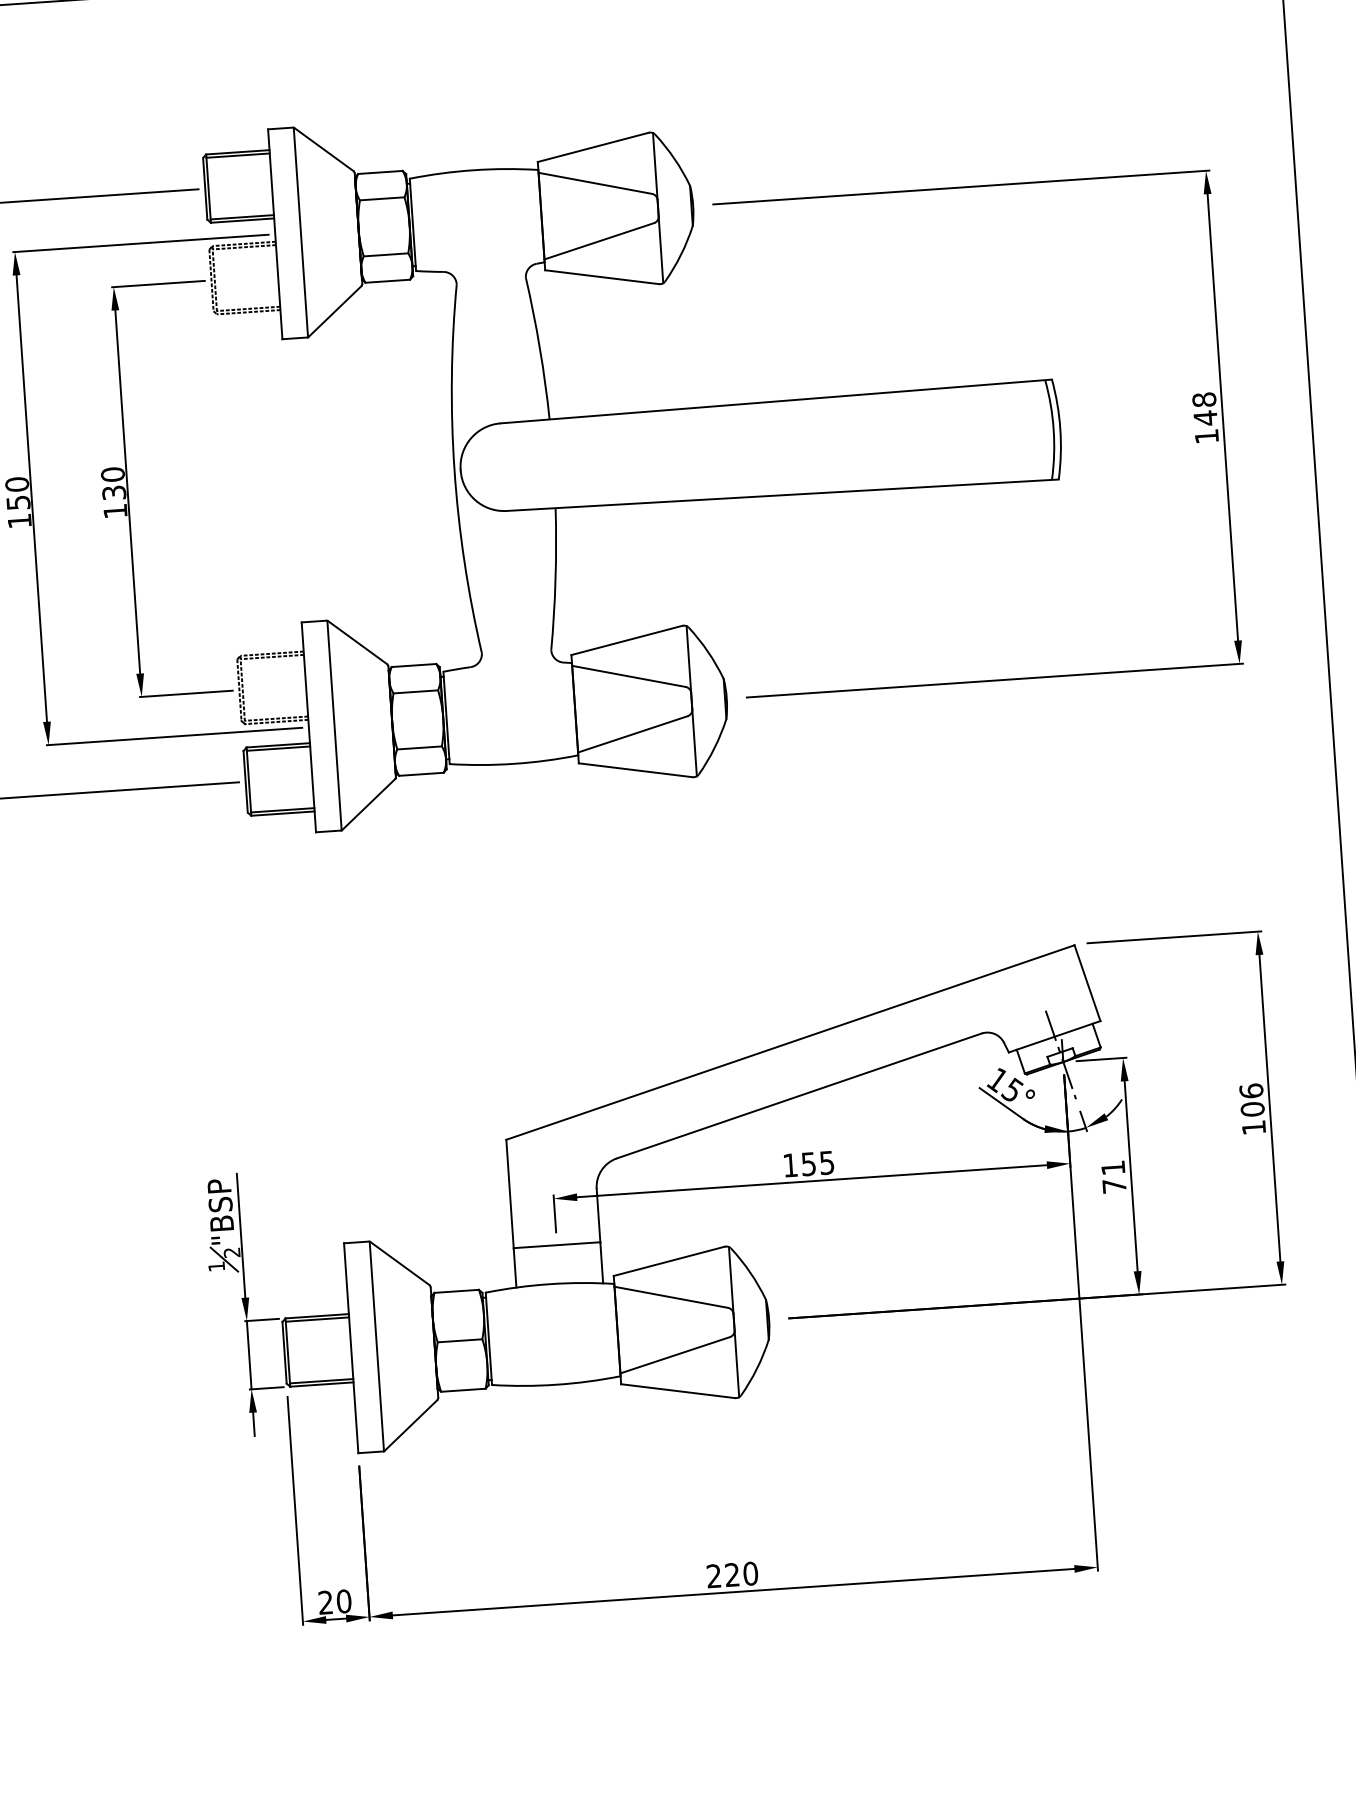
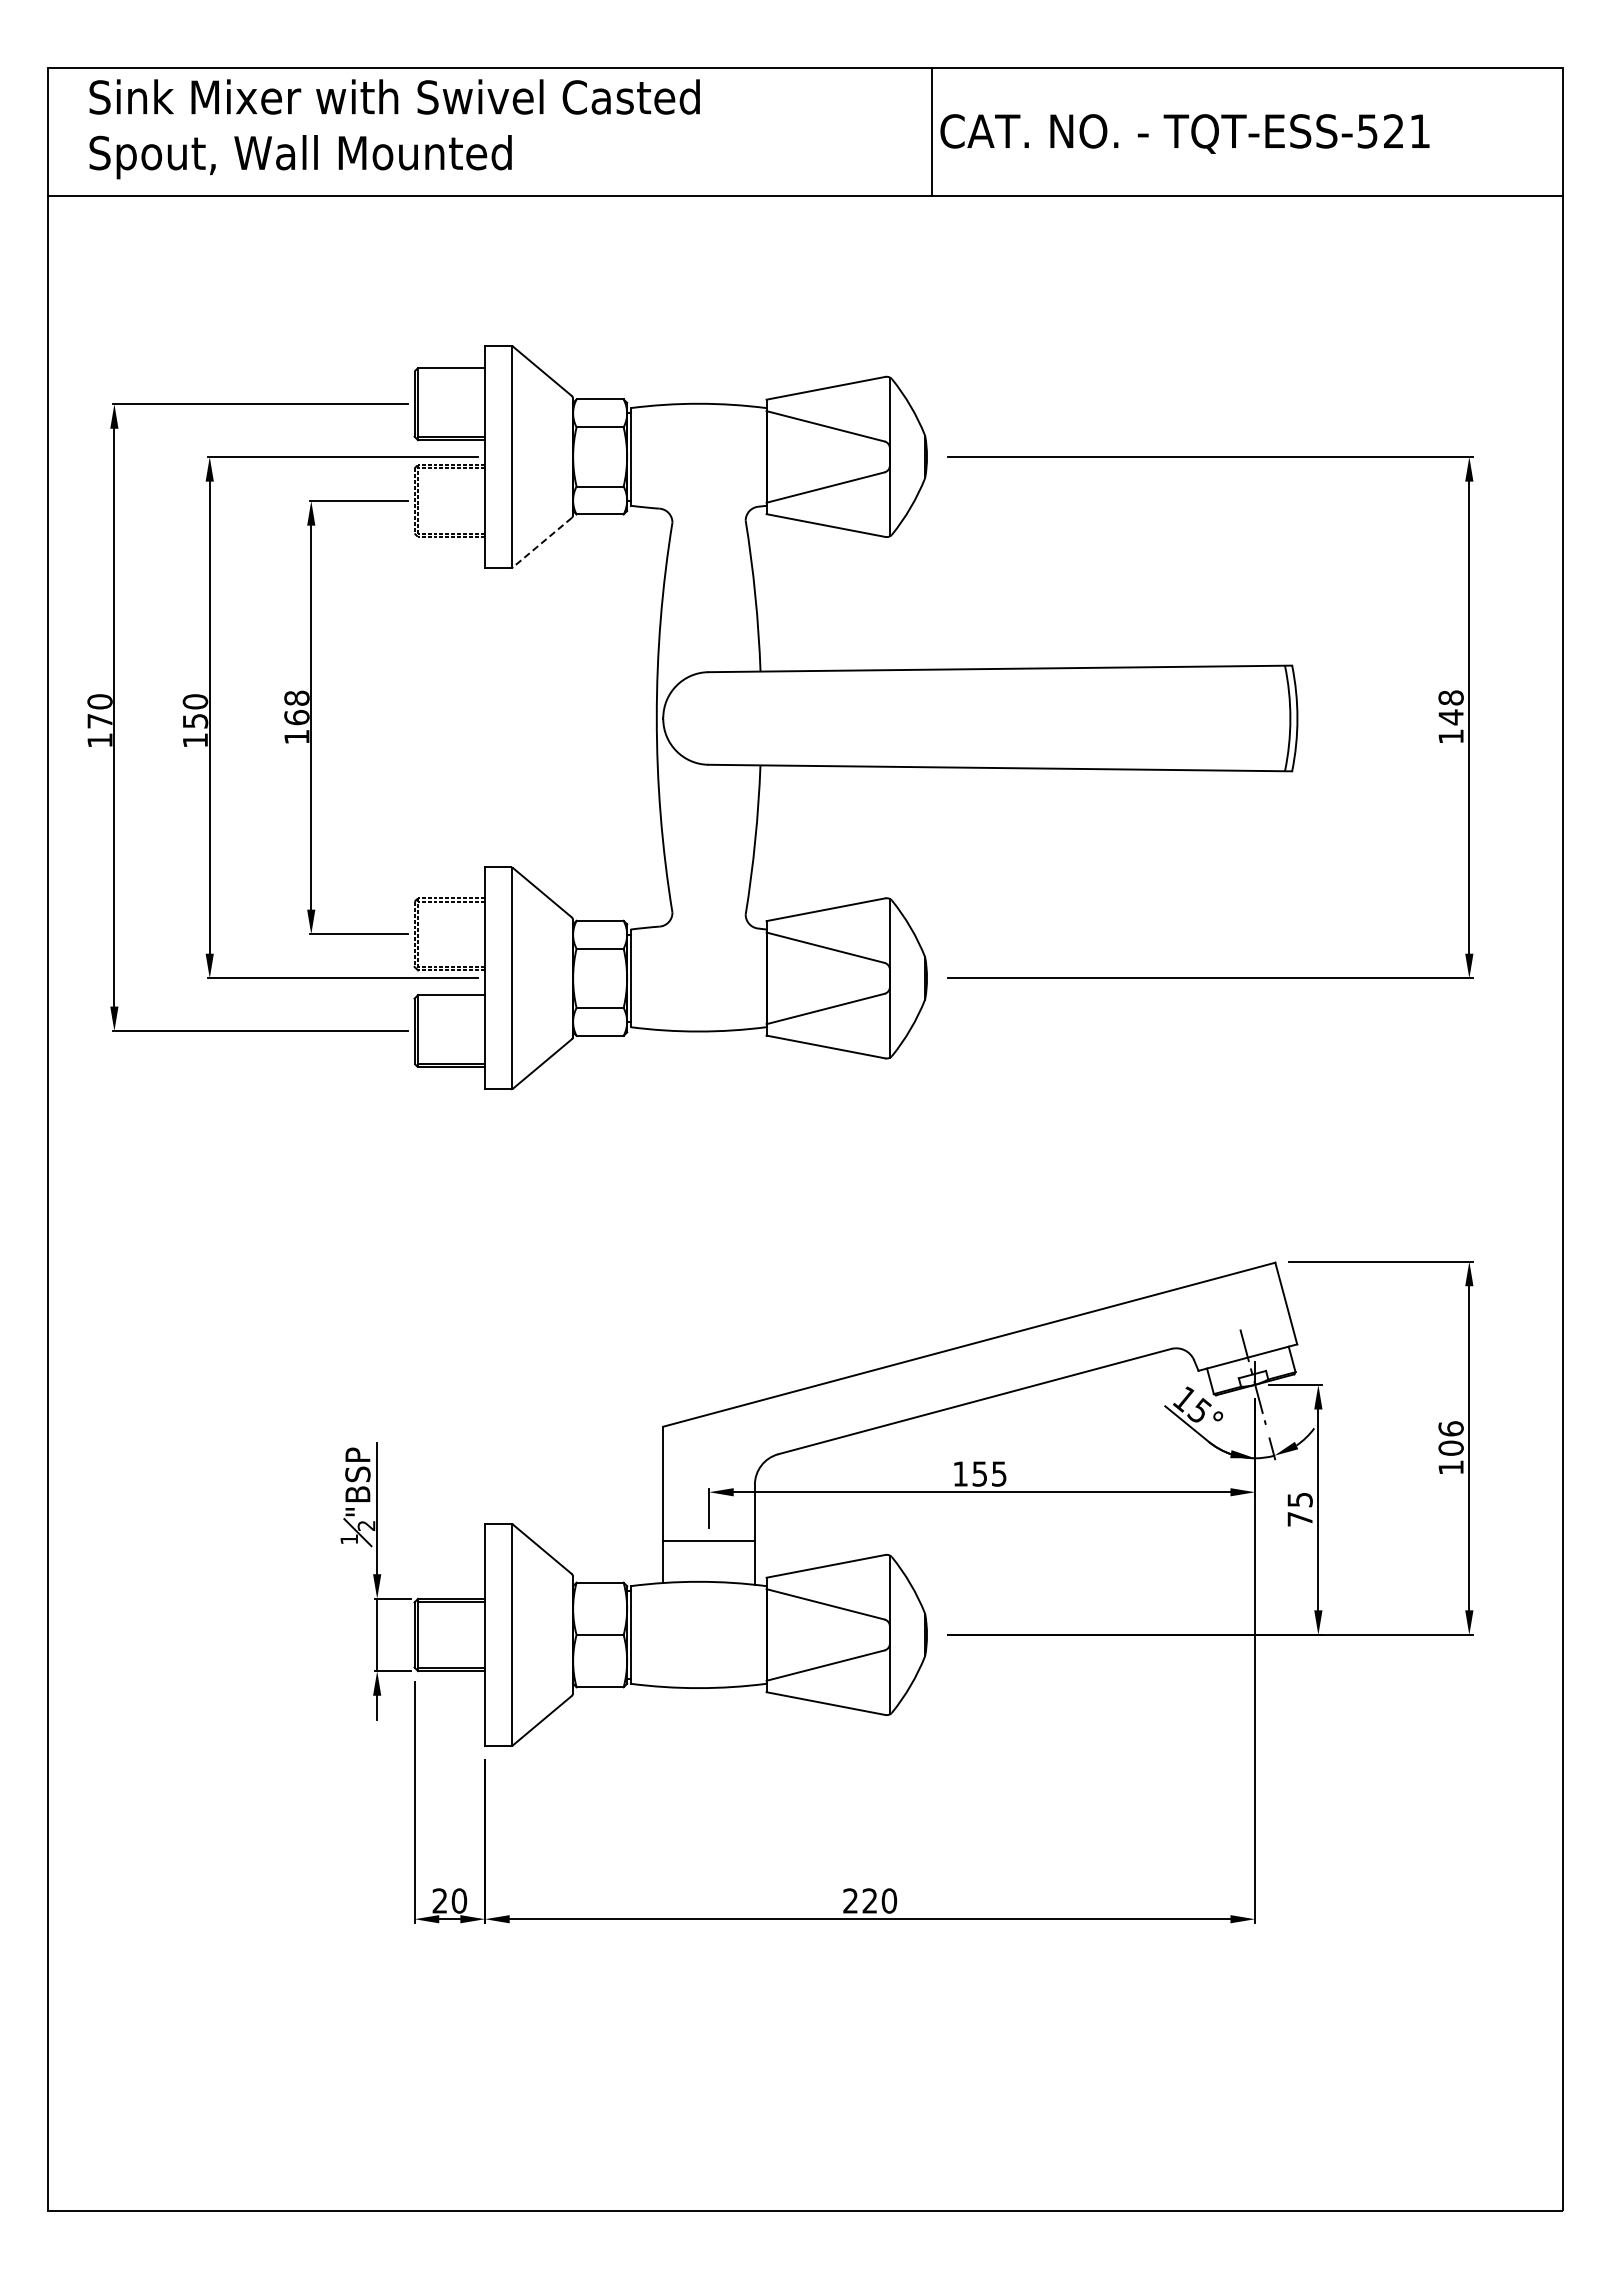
line: (238, 155) -> (451, 371), removed
line: (335, 311) -> (542, 542), solid -> dashed
text: (113, 483) -> (296, 707), 130 -> 168
line: (278, 748) -> (451, 998), removed
text: (1112, 1168) -> (1299, 1500), 71 -> 75

